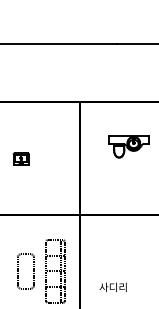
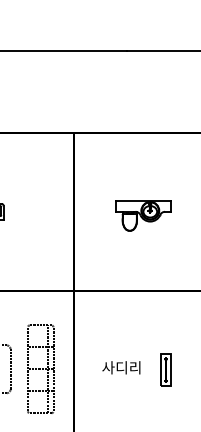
part: (128, 146) -> (142, 215), moved
part: (144, 272) -> (165, 370), added
text: (112, 287) -> (120, 367), moved

